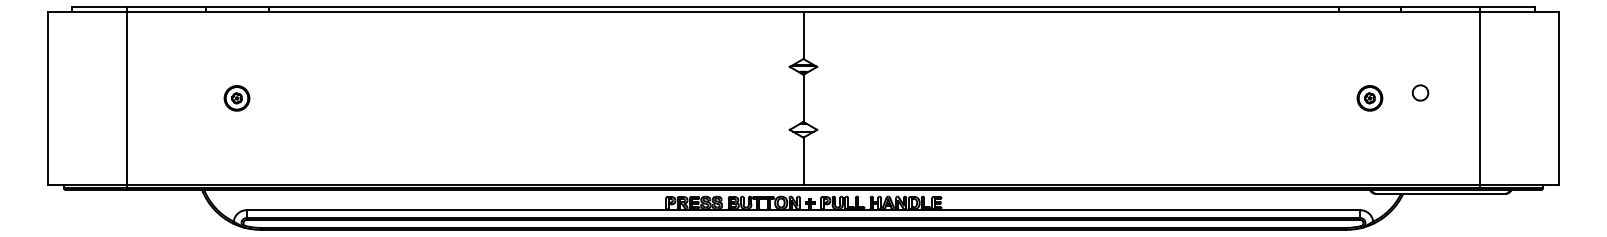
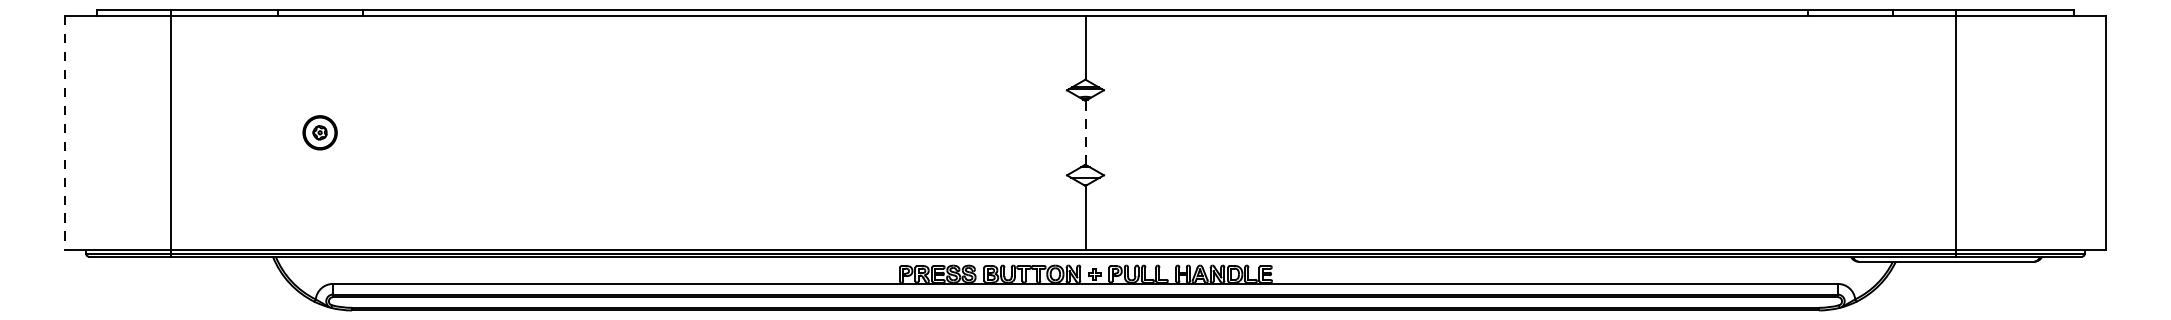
part: (1420, 92) -> (1919, 124), removed
line: (48, 98) -> (65, 132), solid -> dashed
line: (803, 98) -> (1085, 132), solid -> dashed
part: (1369, 98) -> (1850, 132), removed
line: (1480, 98) -> (1956, 132), moved

